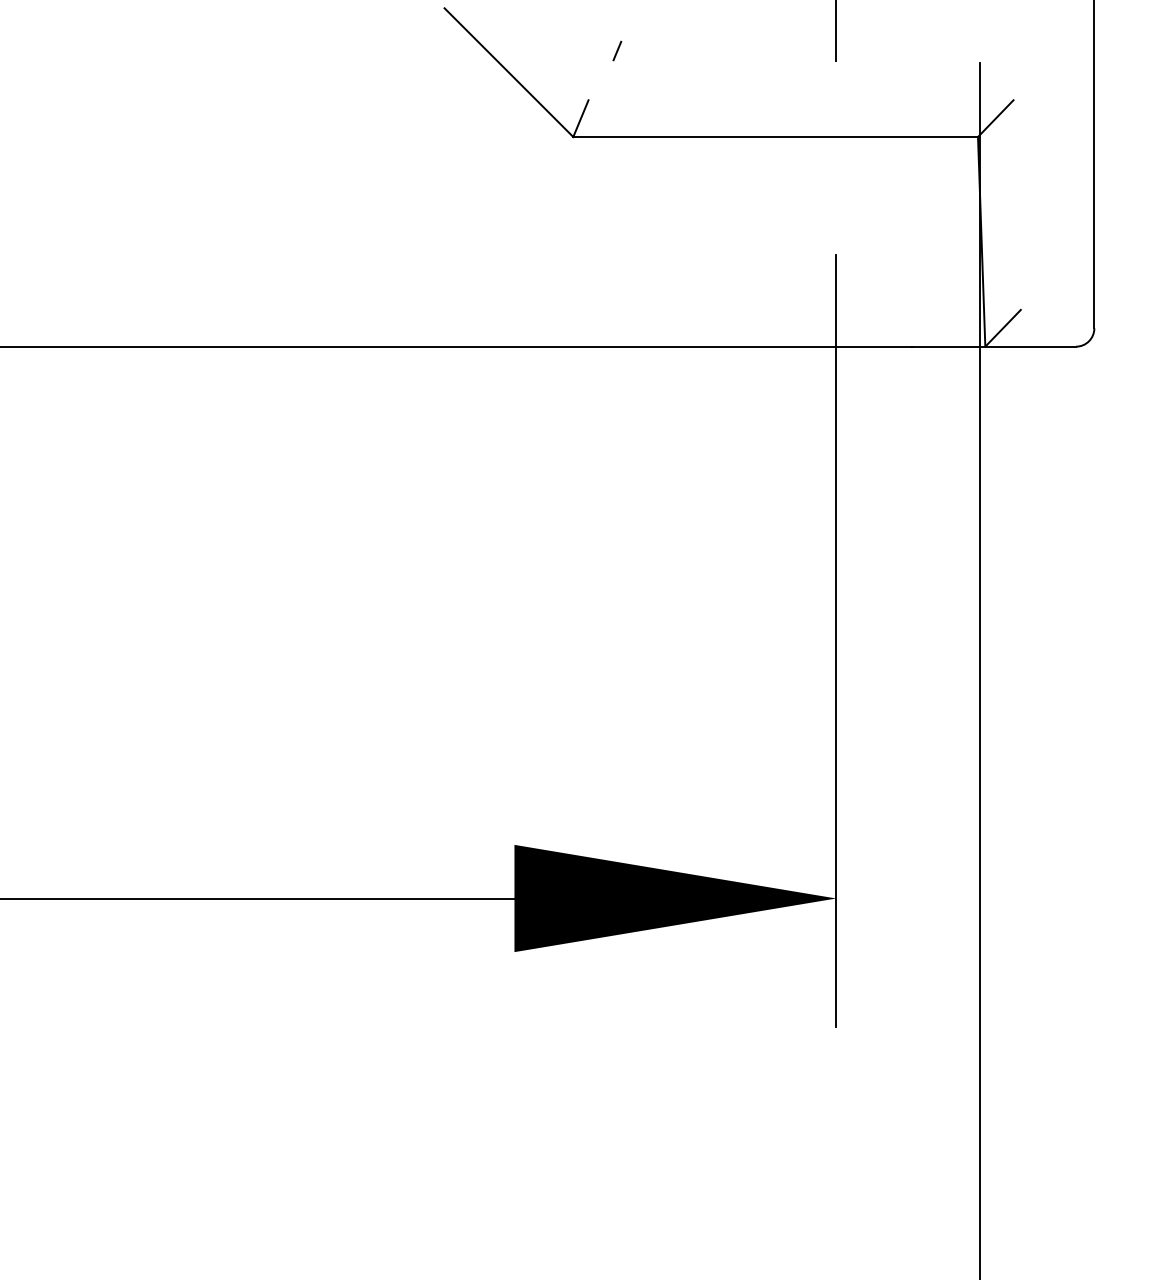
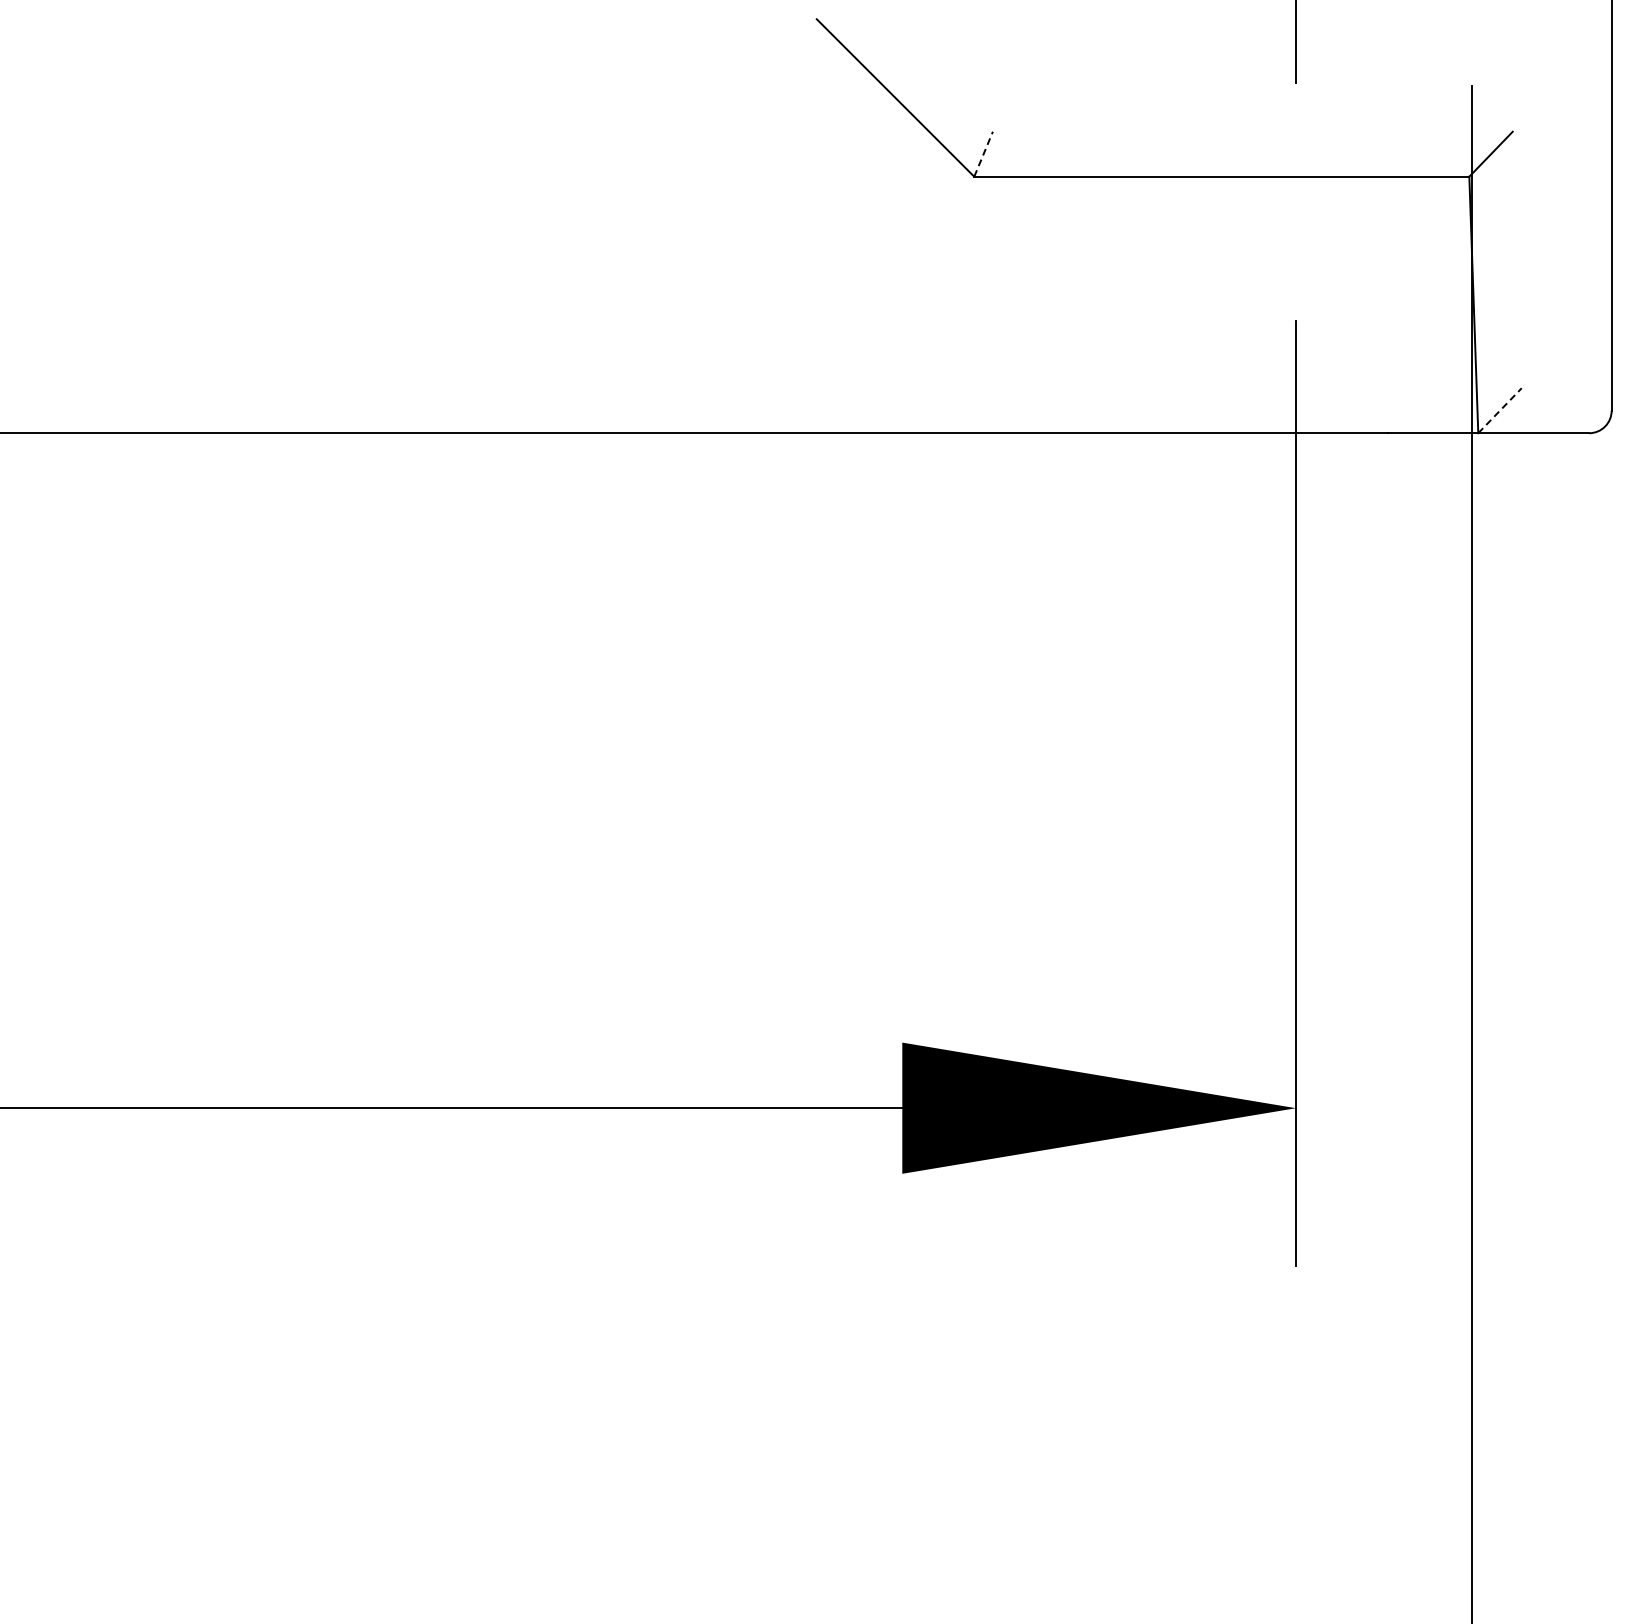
line: (616, 50) -> (1027, 71), removed
line: (580, 118) -> (983, 153), solid -> dashed
line: (1003, 328) -> (1500, 410), solid -> dashed

